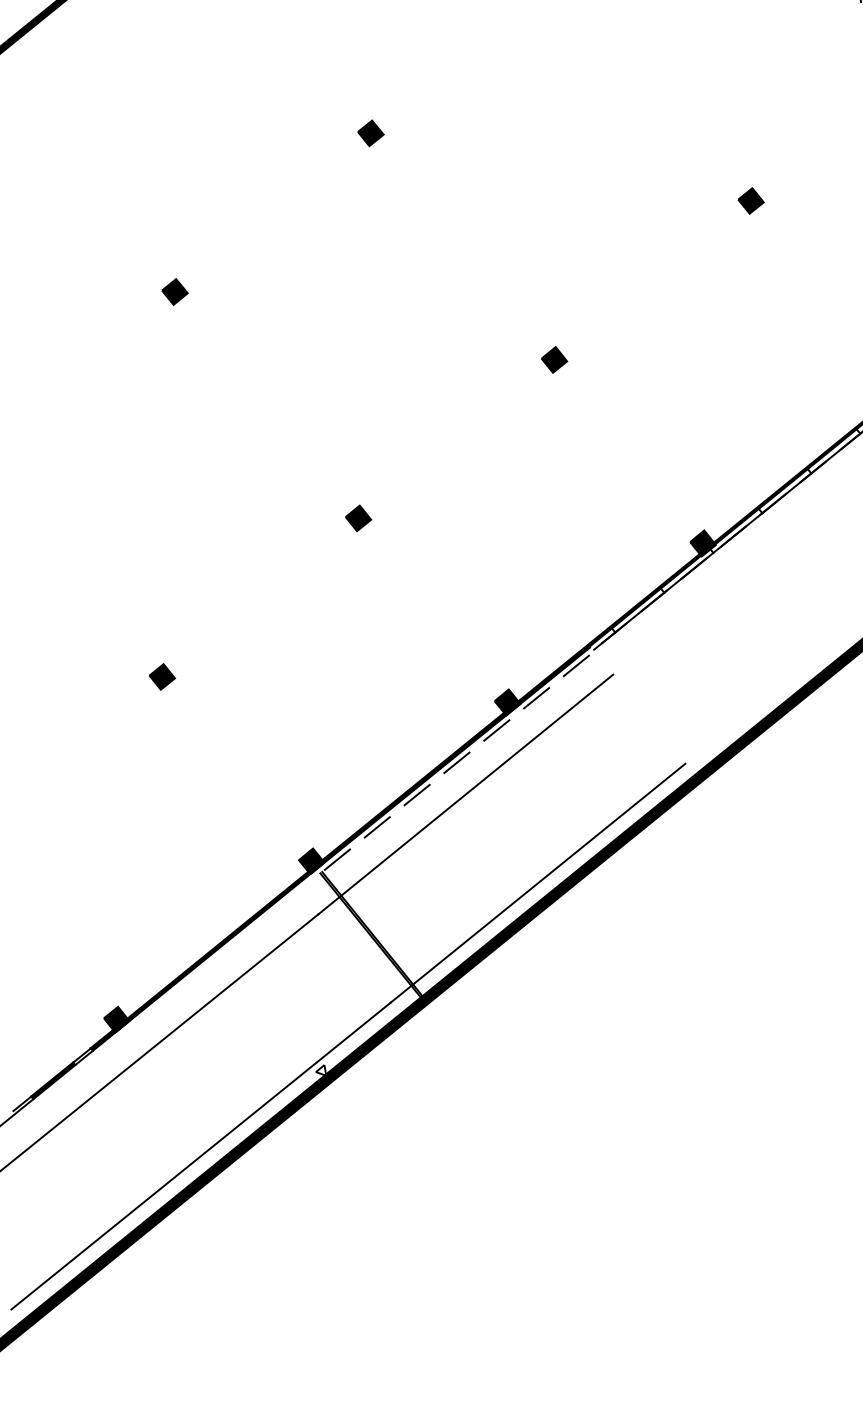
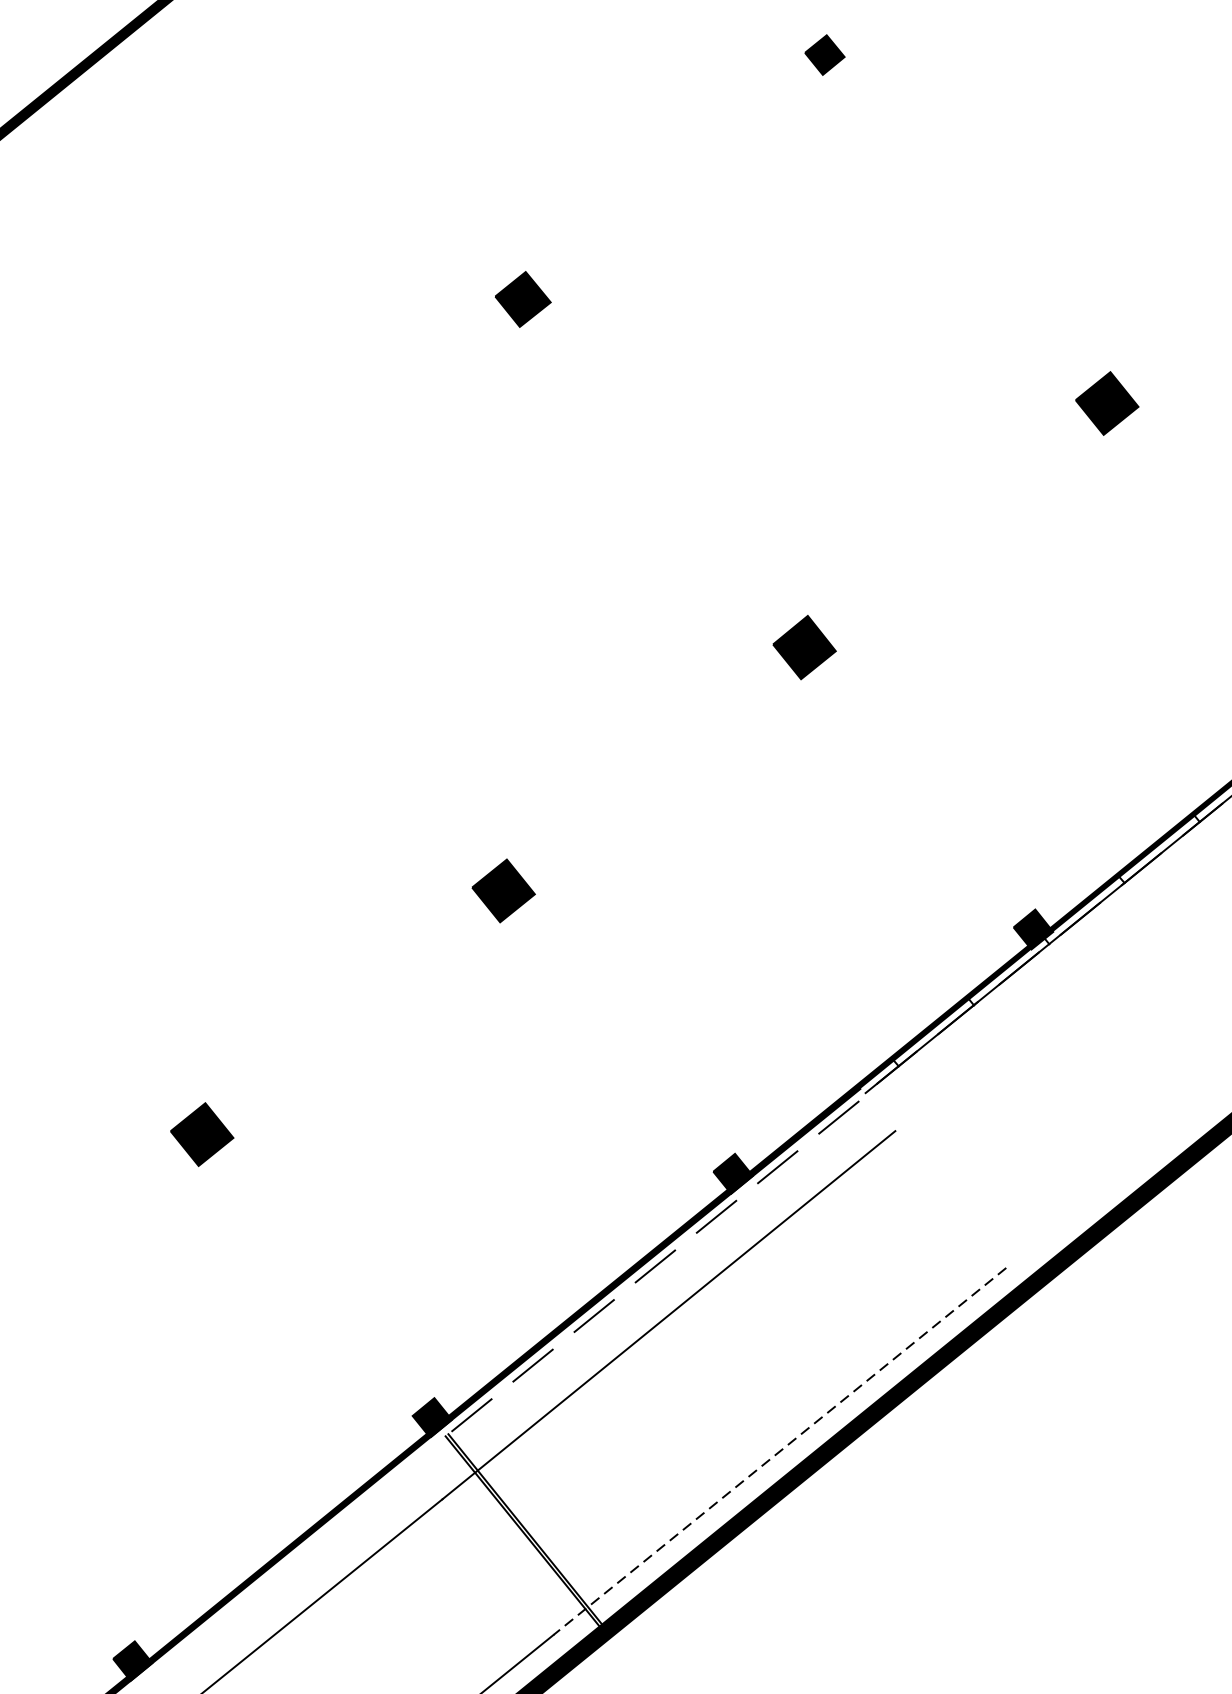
part: (370, 133) -> (522, 299), size x1.4
part: (750, 200) -> (1106, 402), size x1.6
part: (174, 291) -> (221, 542), removed
part: (554, 359) -> (805, 646), size x1.6
part: (358, 518) -> (504, 891), size x1.6
part: (162, 676) -> (203, 1133), size x1.6
line: (537, 883) -> (779, 1451), solid -> dashed

